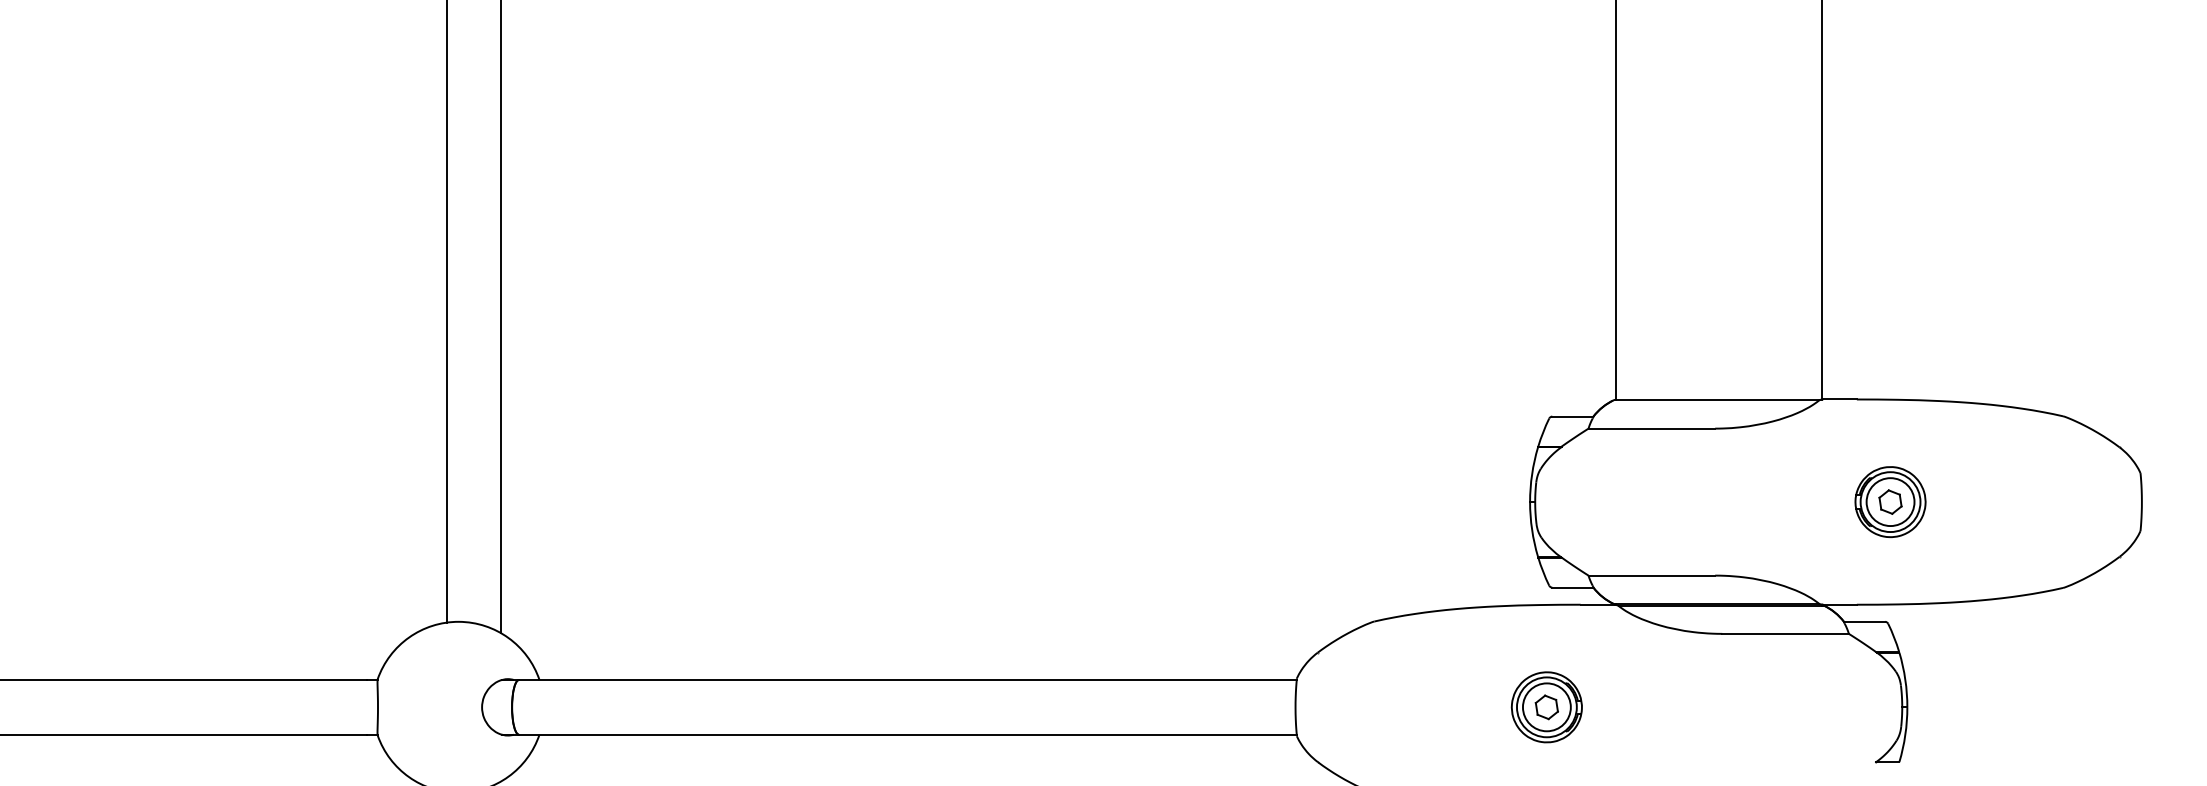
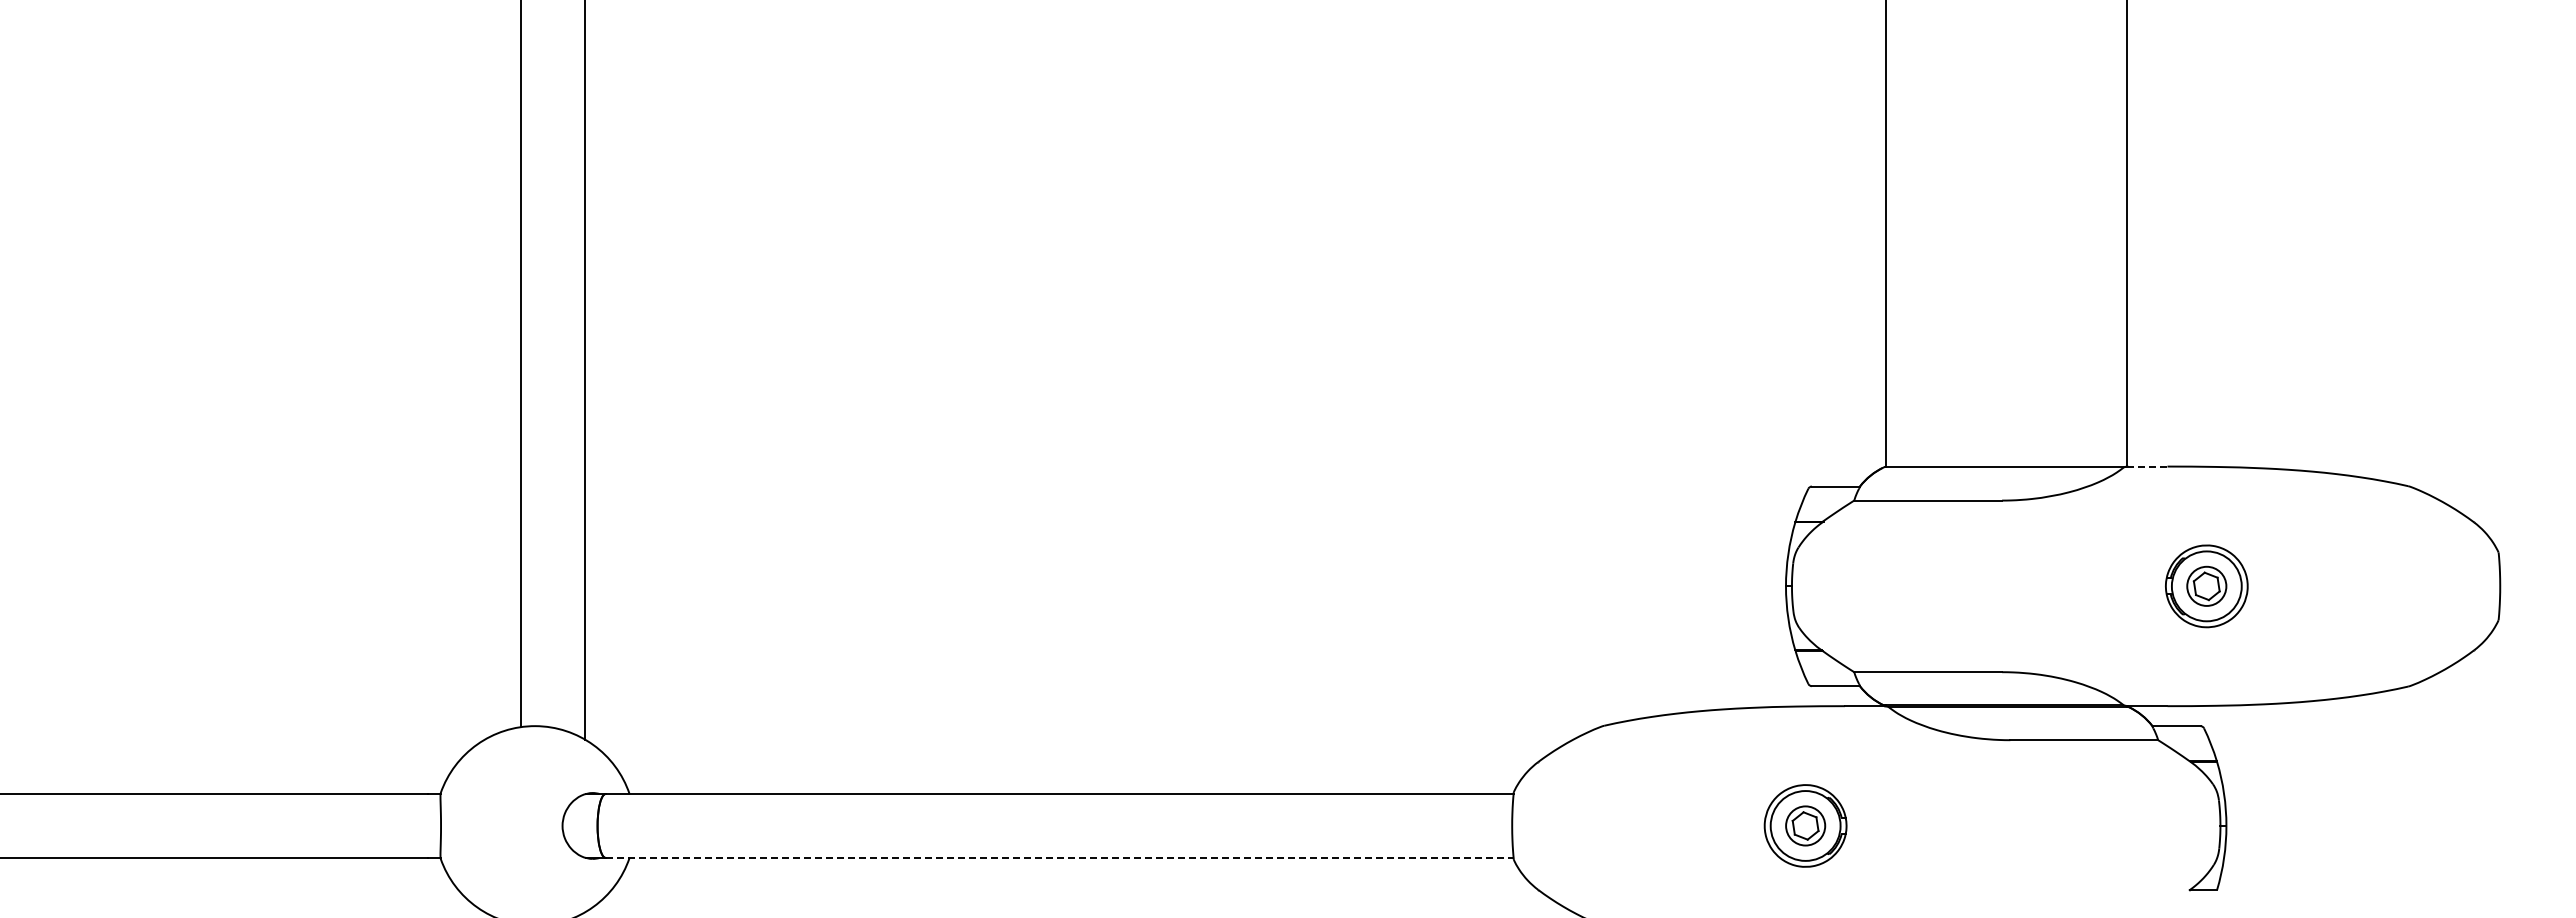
line: (1839, 399) -> (2147, 466), solid -> dashed
circle: (1890, 502) -> (2206, 586), size x0.7
circle: (1546, 706) -> (1805, 825), size x0.7
line: (907, 734) -> (1059, 857), solid -> dashed

